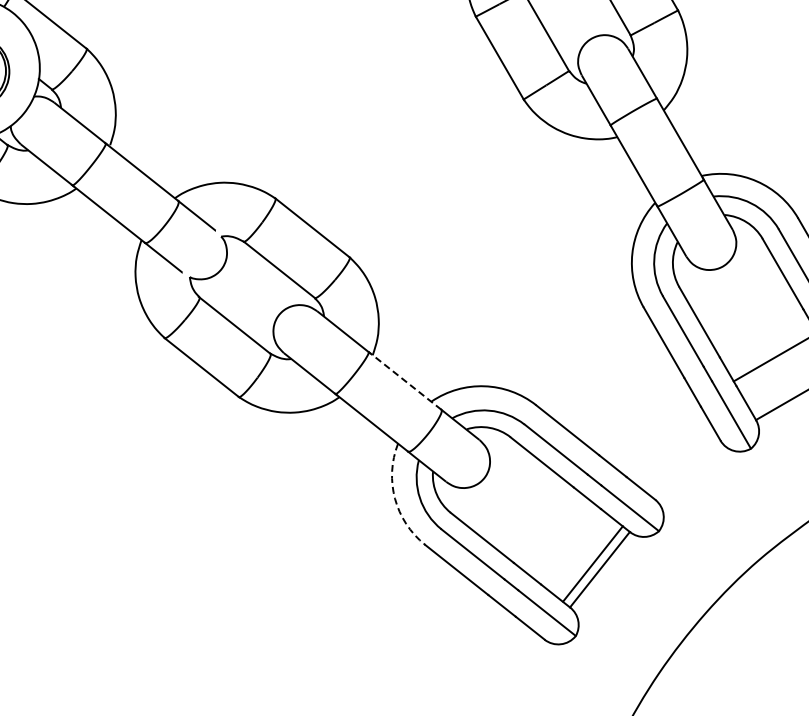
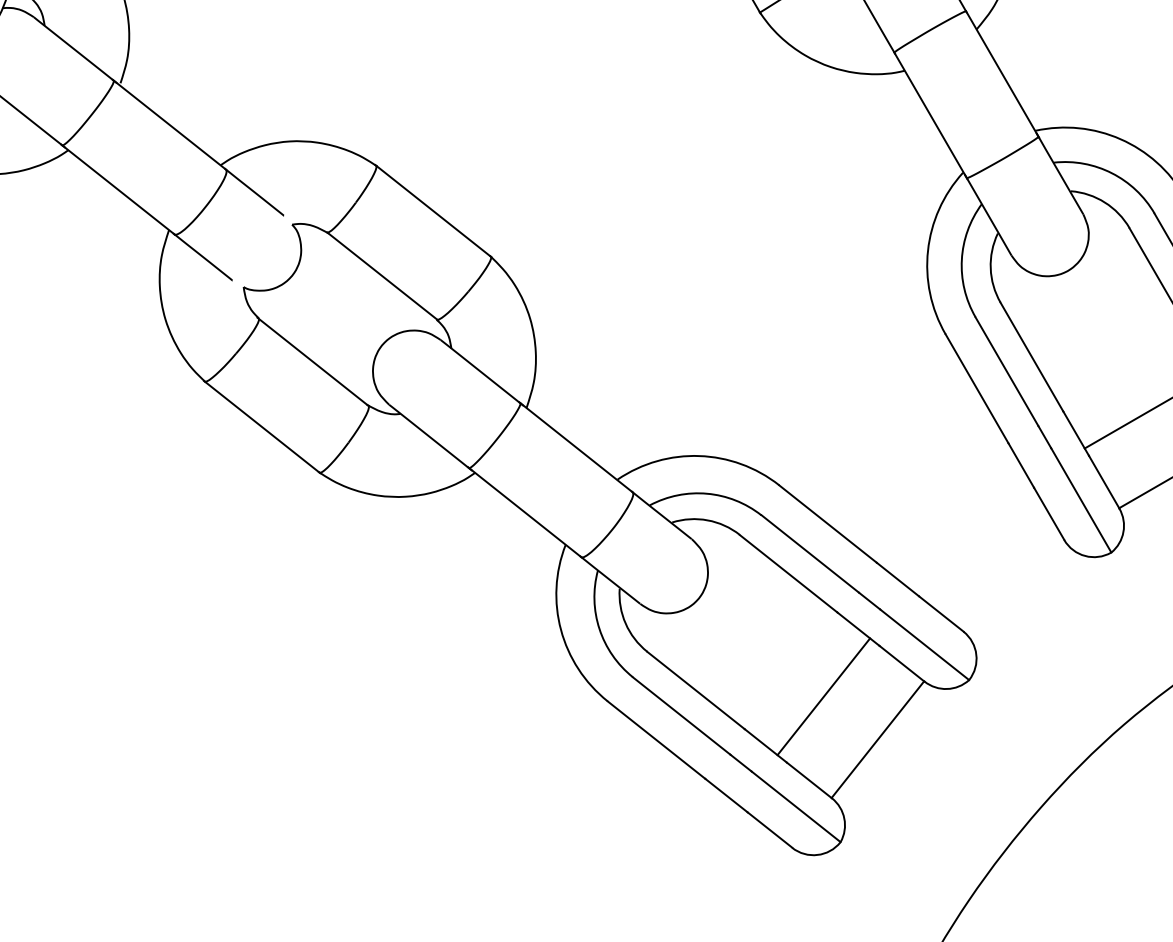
line: (404, 380) -> (575, 447), dashed -> solid
arc: (395, 498) -> (561, 629), dashed -> solid
line: (592, 563) -> (823, 696), moved

